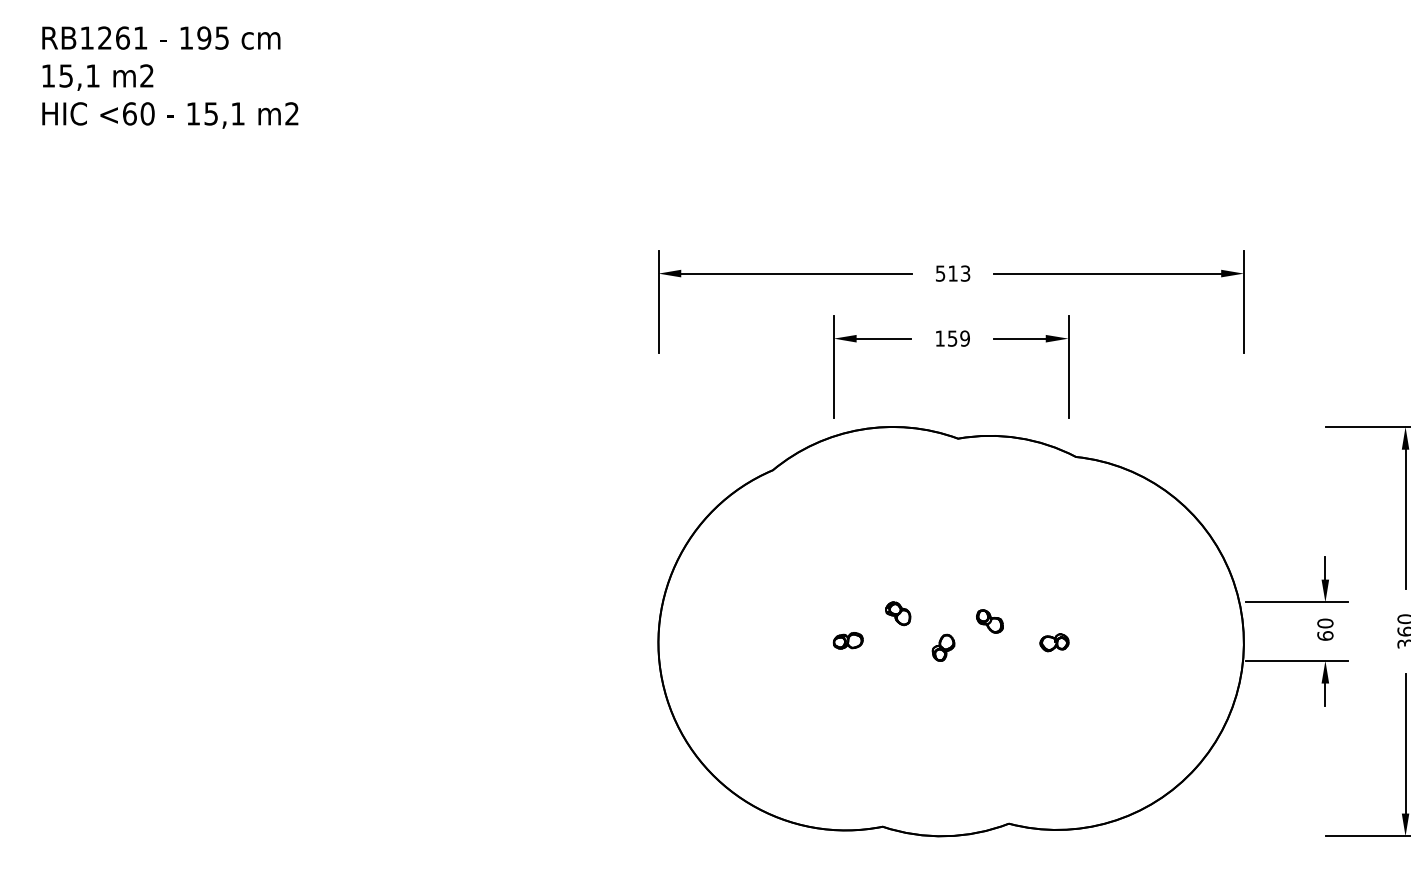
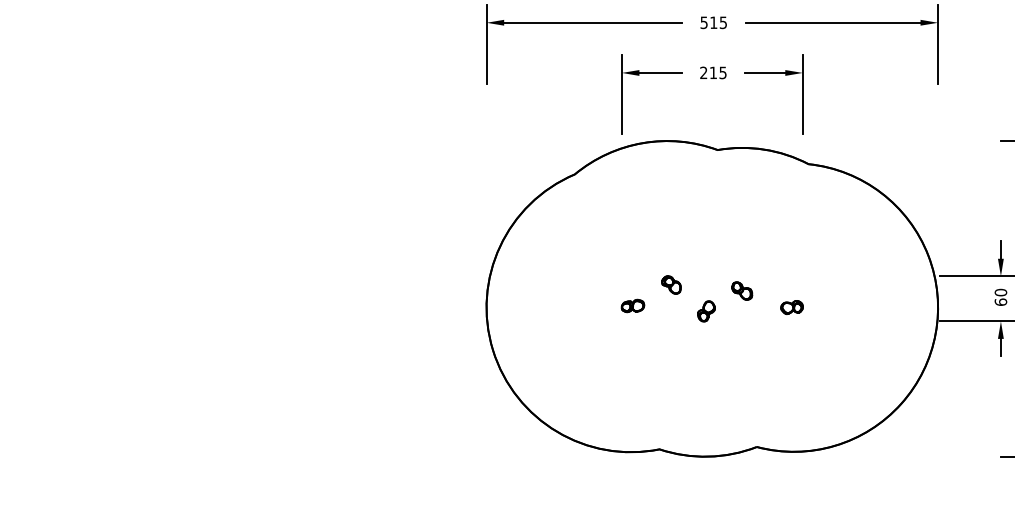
text: (965, 272) -> (723, 21), 513 -> 515
text: (952, 338) -> (713, 72), 159 -> 215

